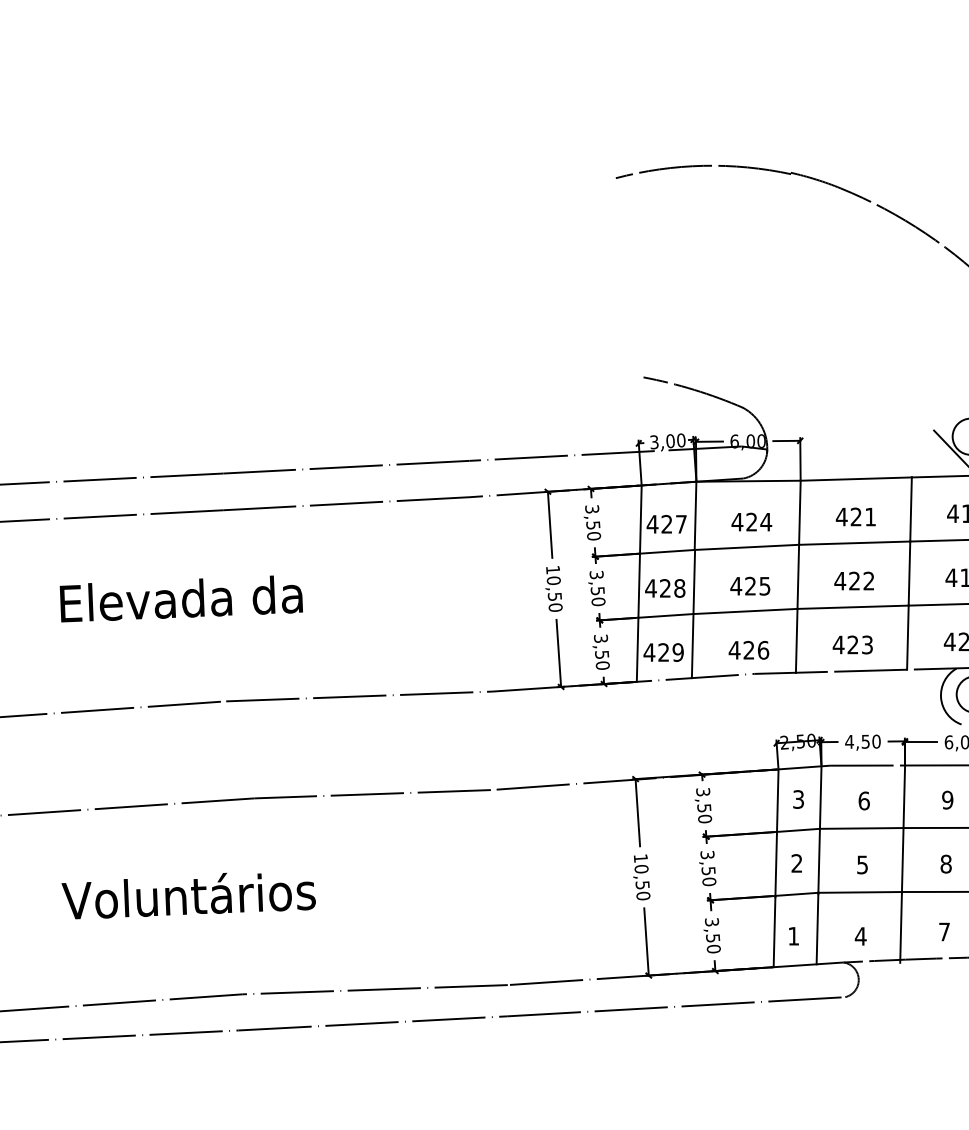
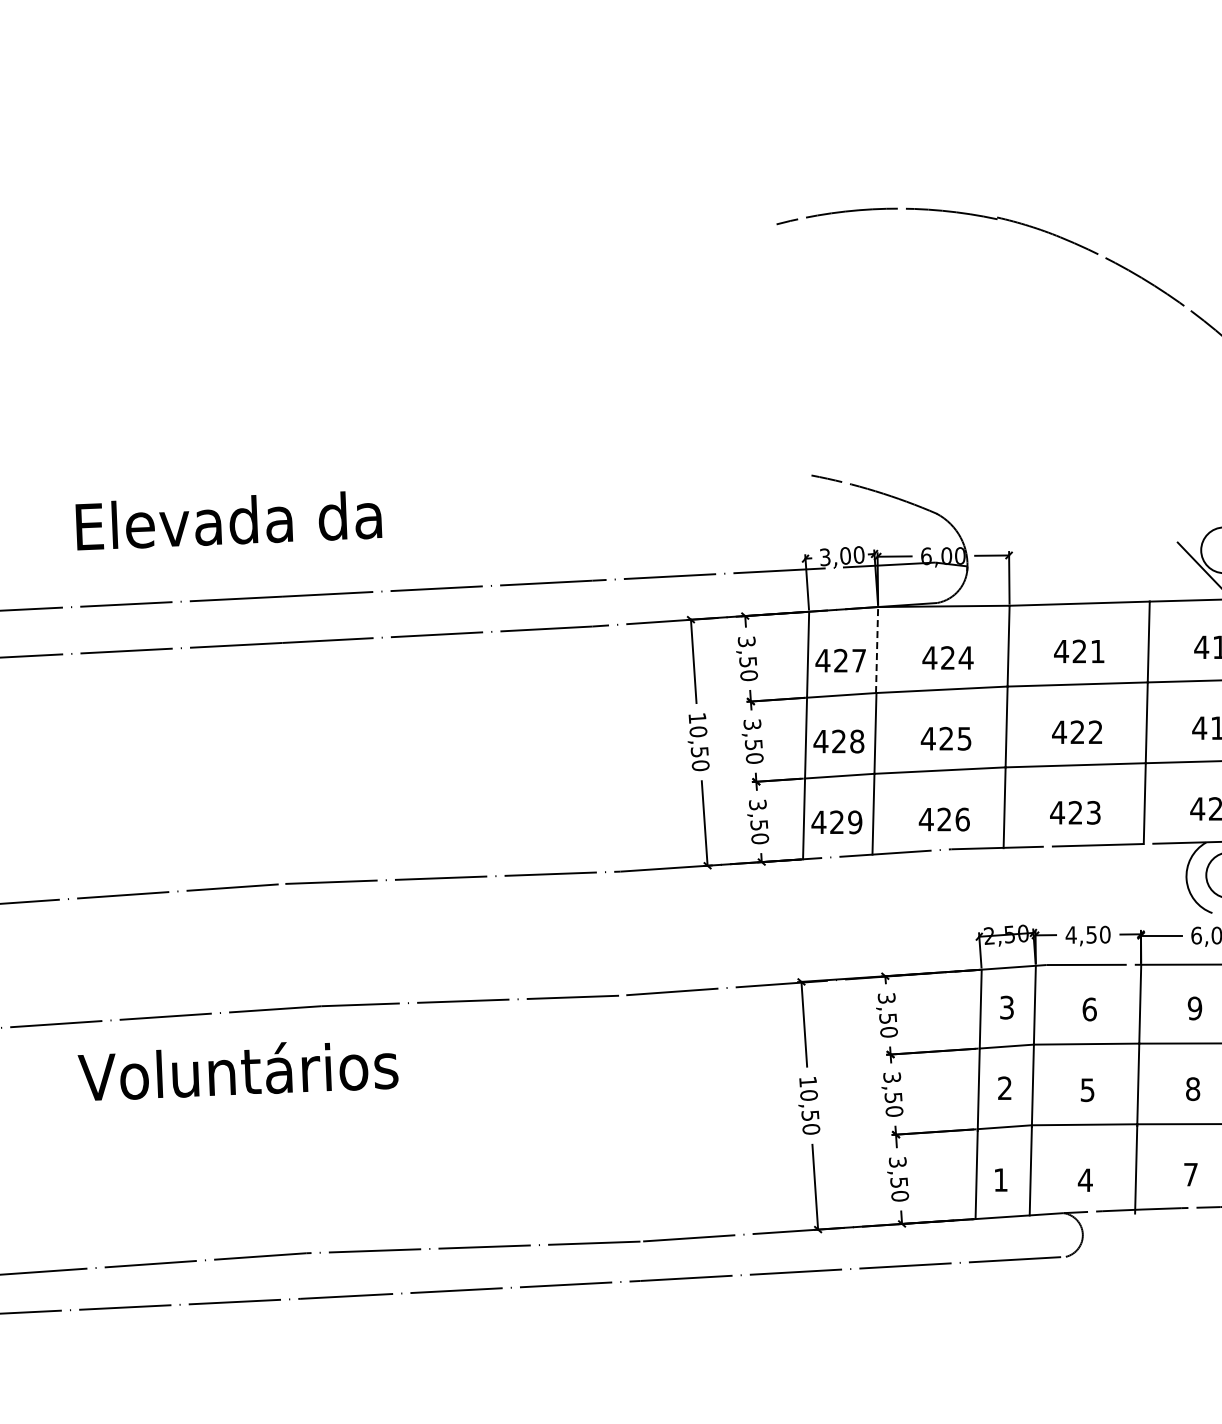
line: (695, 515) -> (877, 649), solid -> dashed
text: (181, 598) -> (228, 520), moved
text: (188, 896) -> (237, 1071), moved

